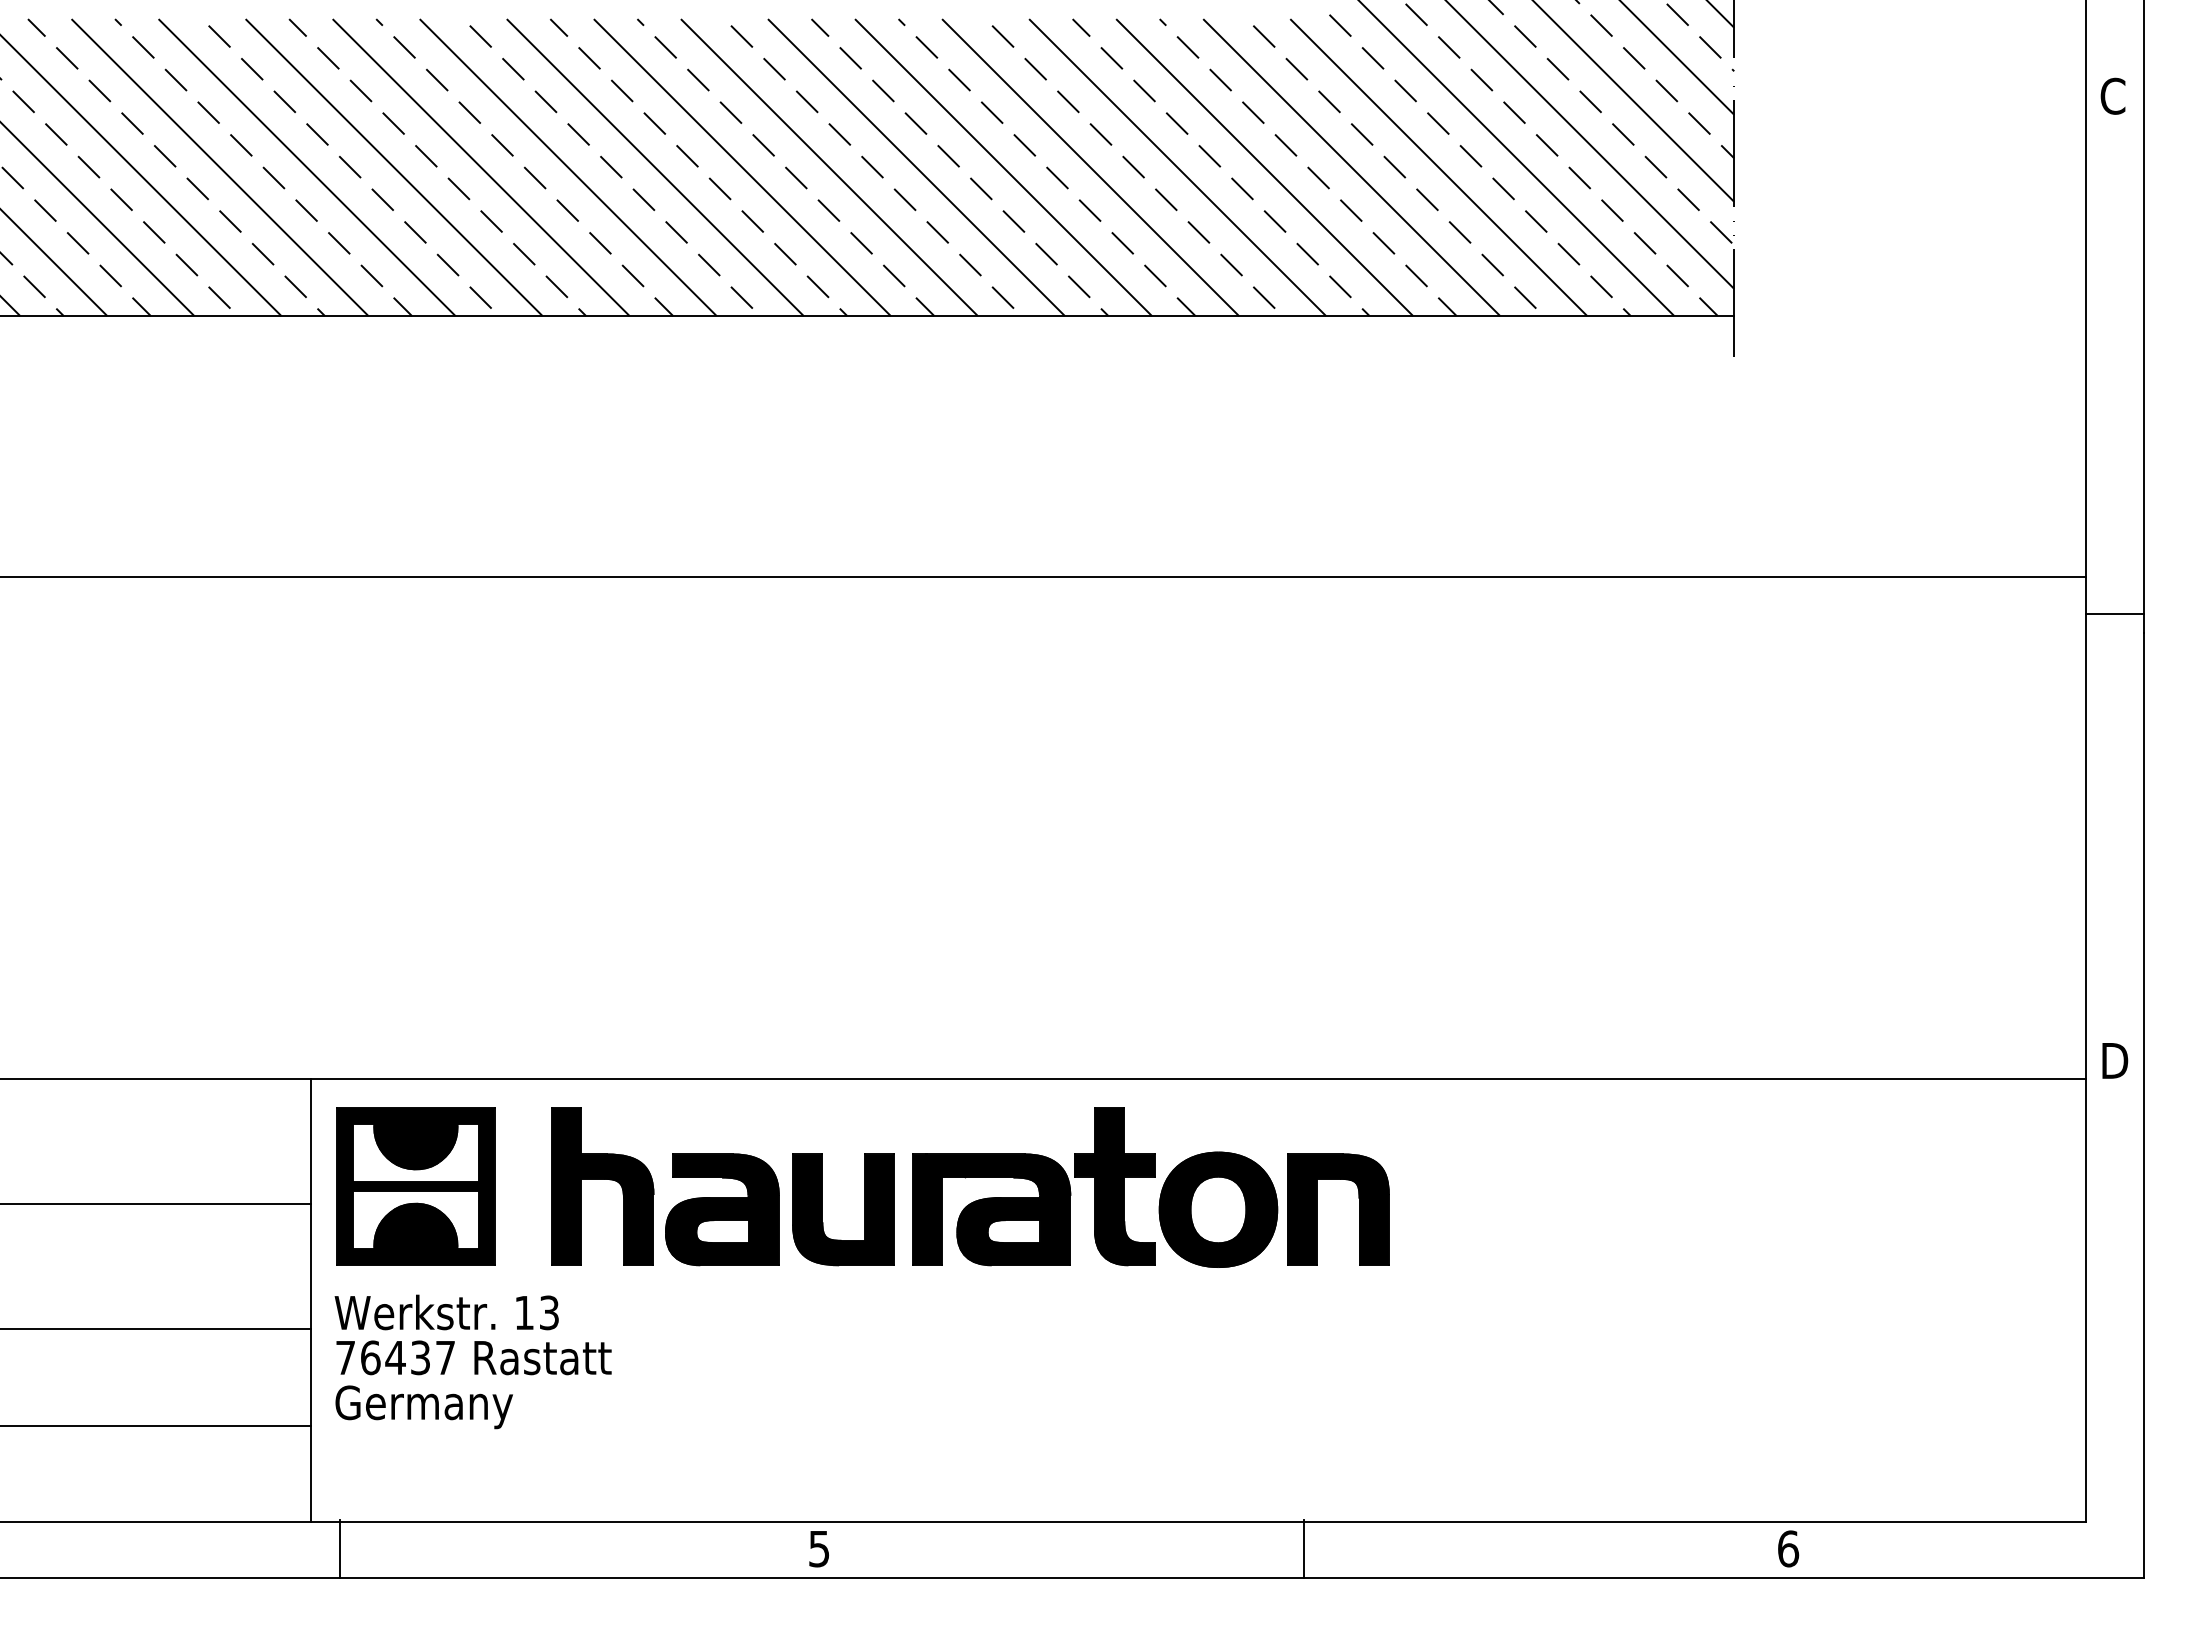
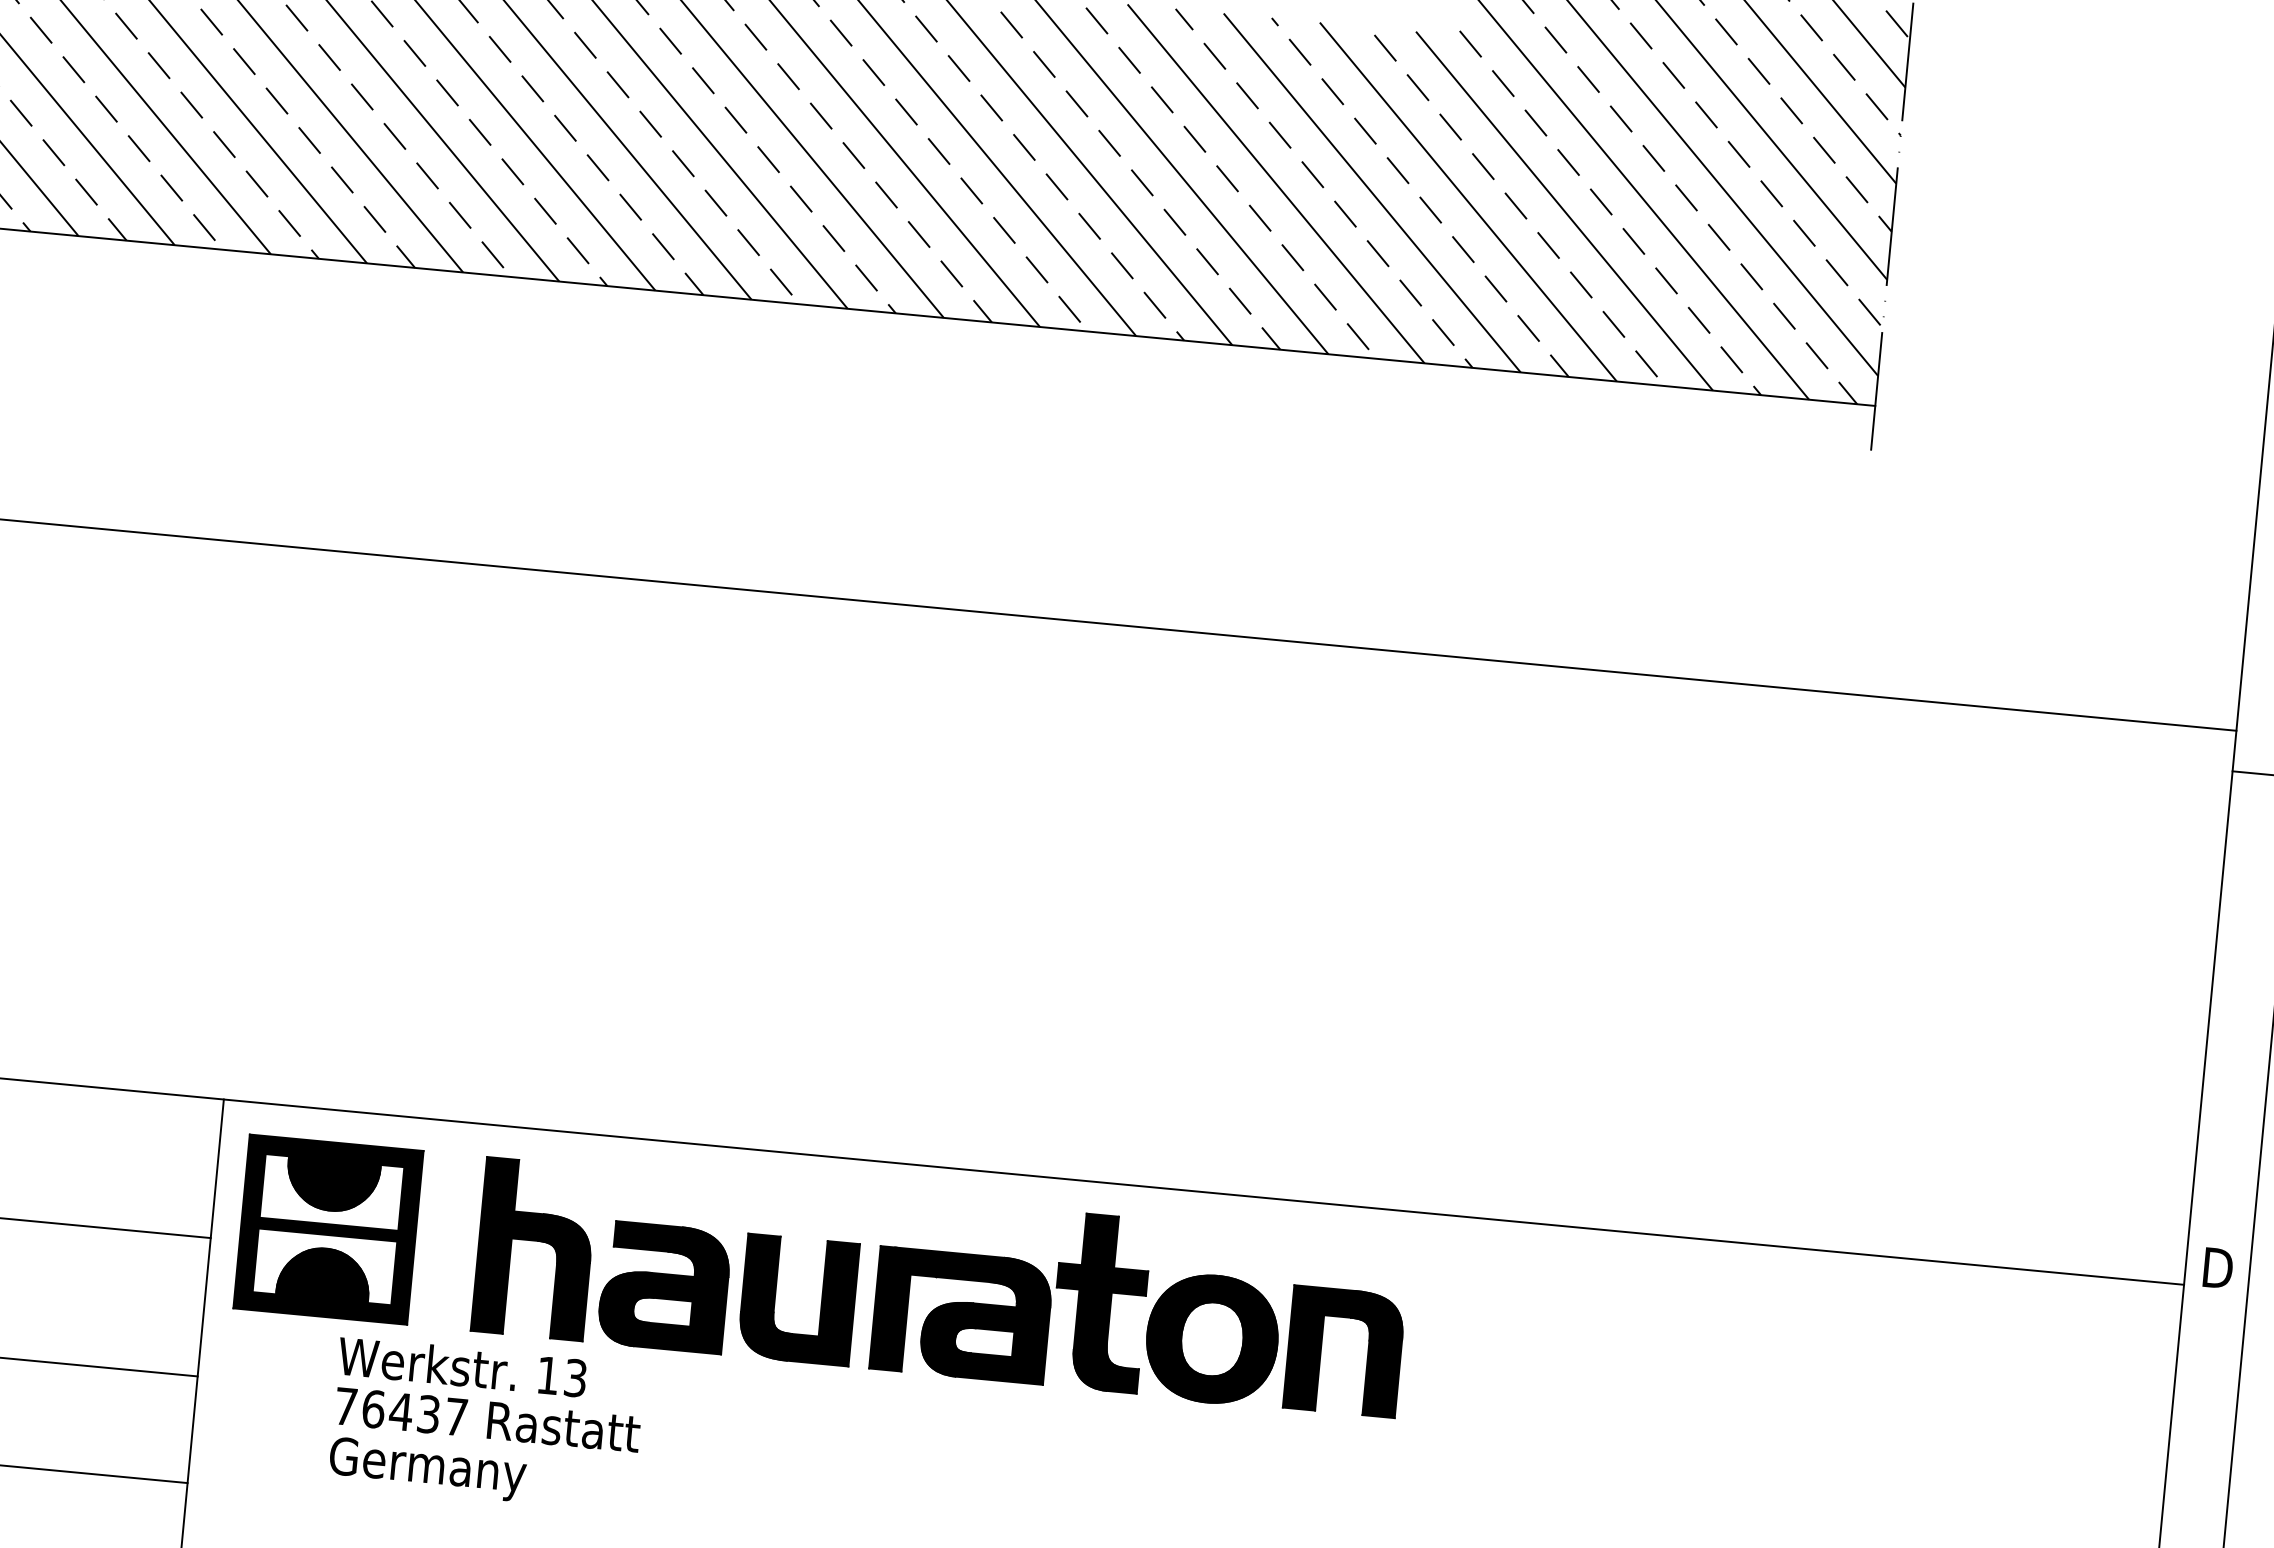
text: (472, 1361) -> (485, 1423), moved

